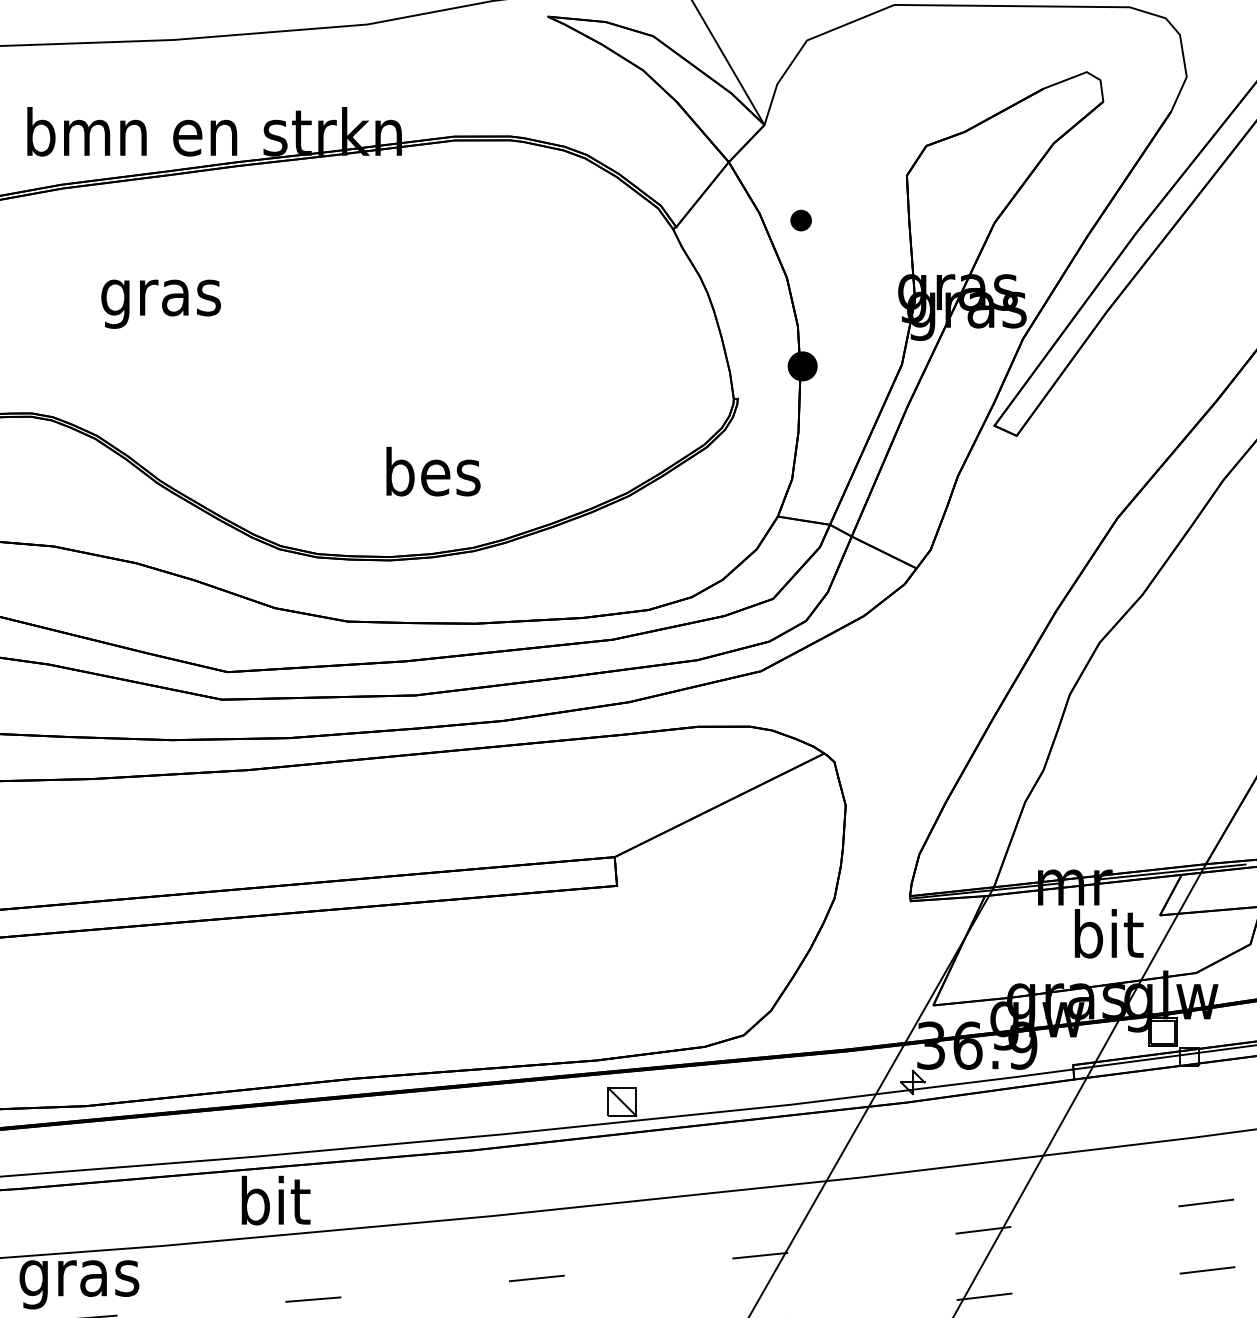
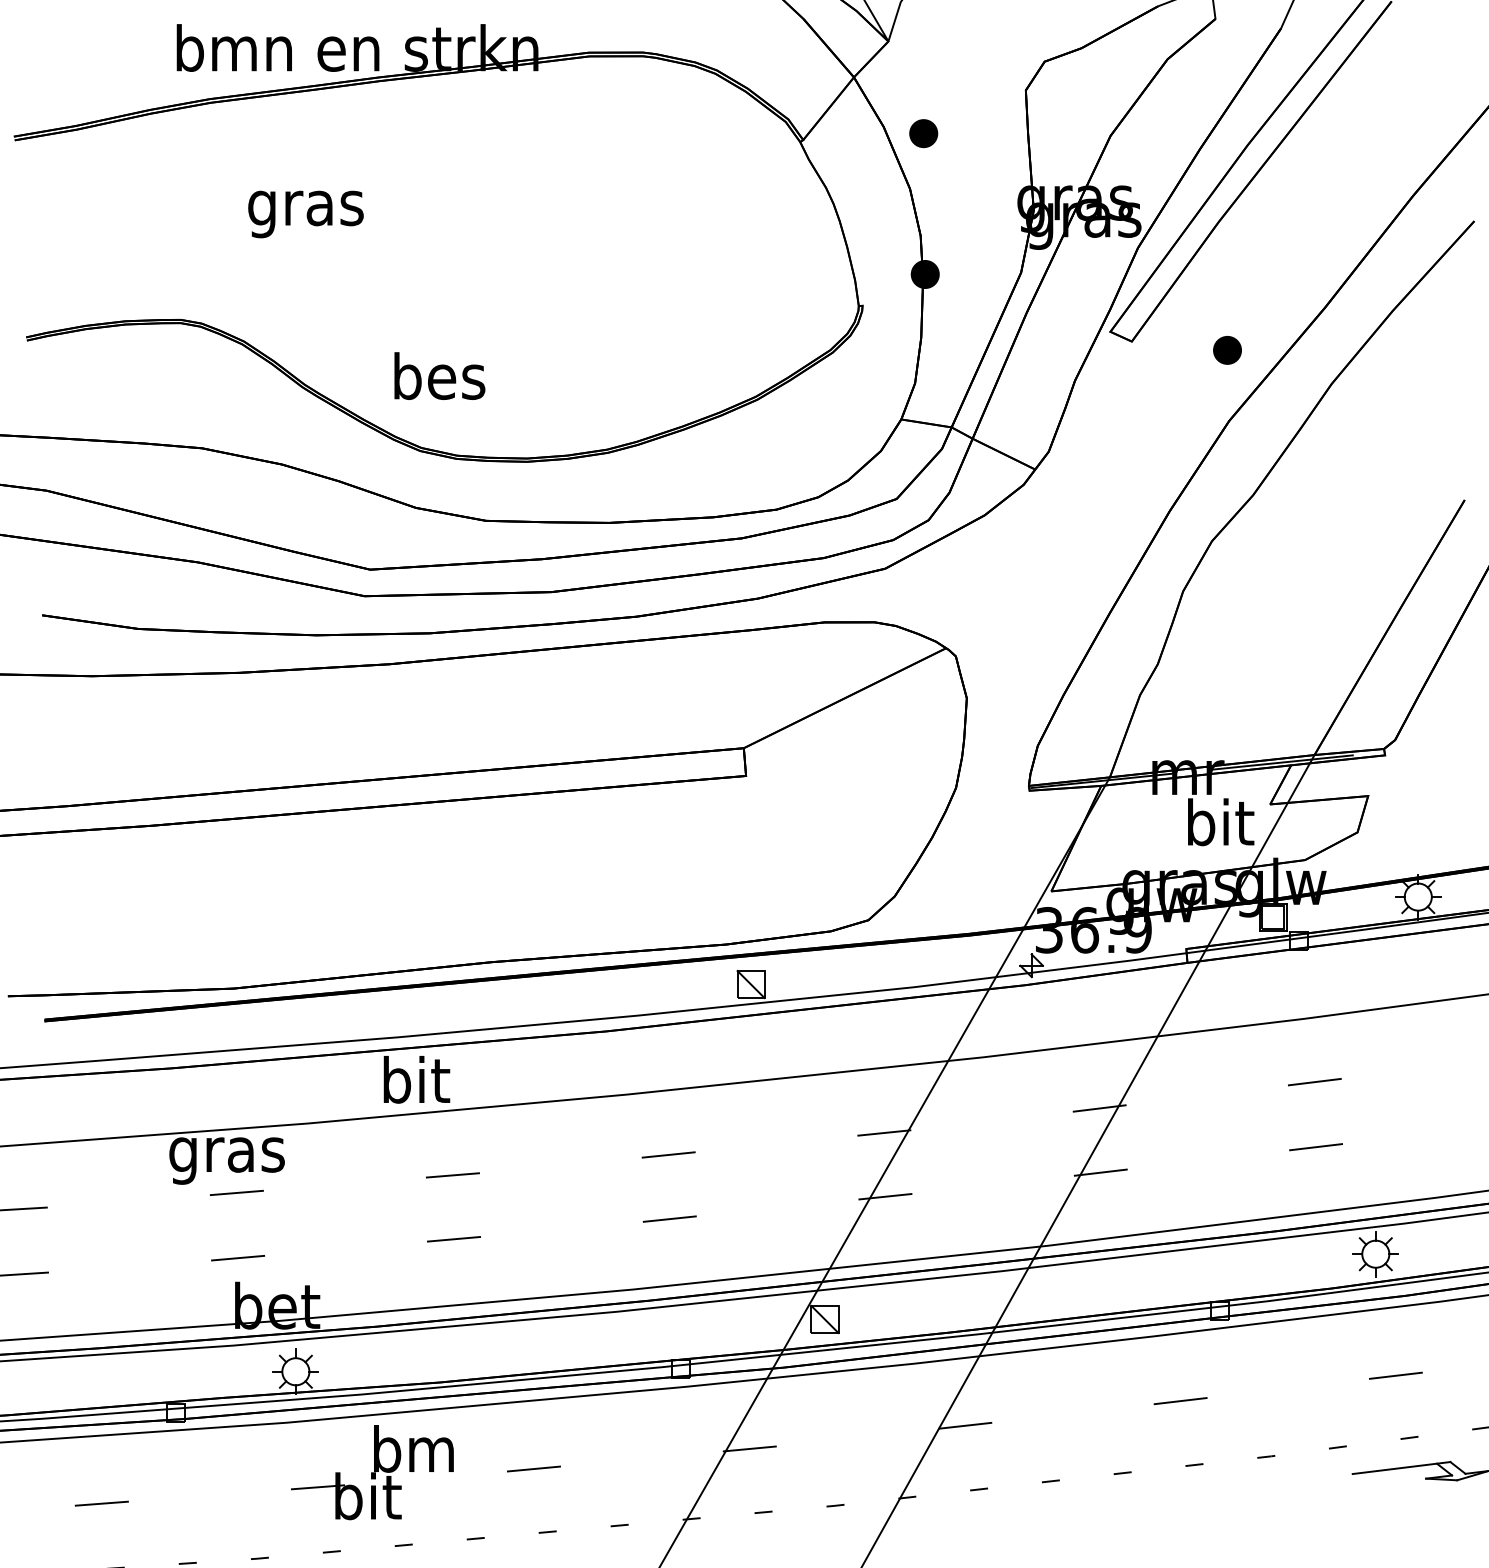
part: (800, 220) -> (923, 133), size x1.43
part: (1115, 445) -> (1227, 350), added
text: (433, 471) -> (439, 375), moved

